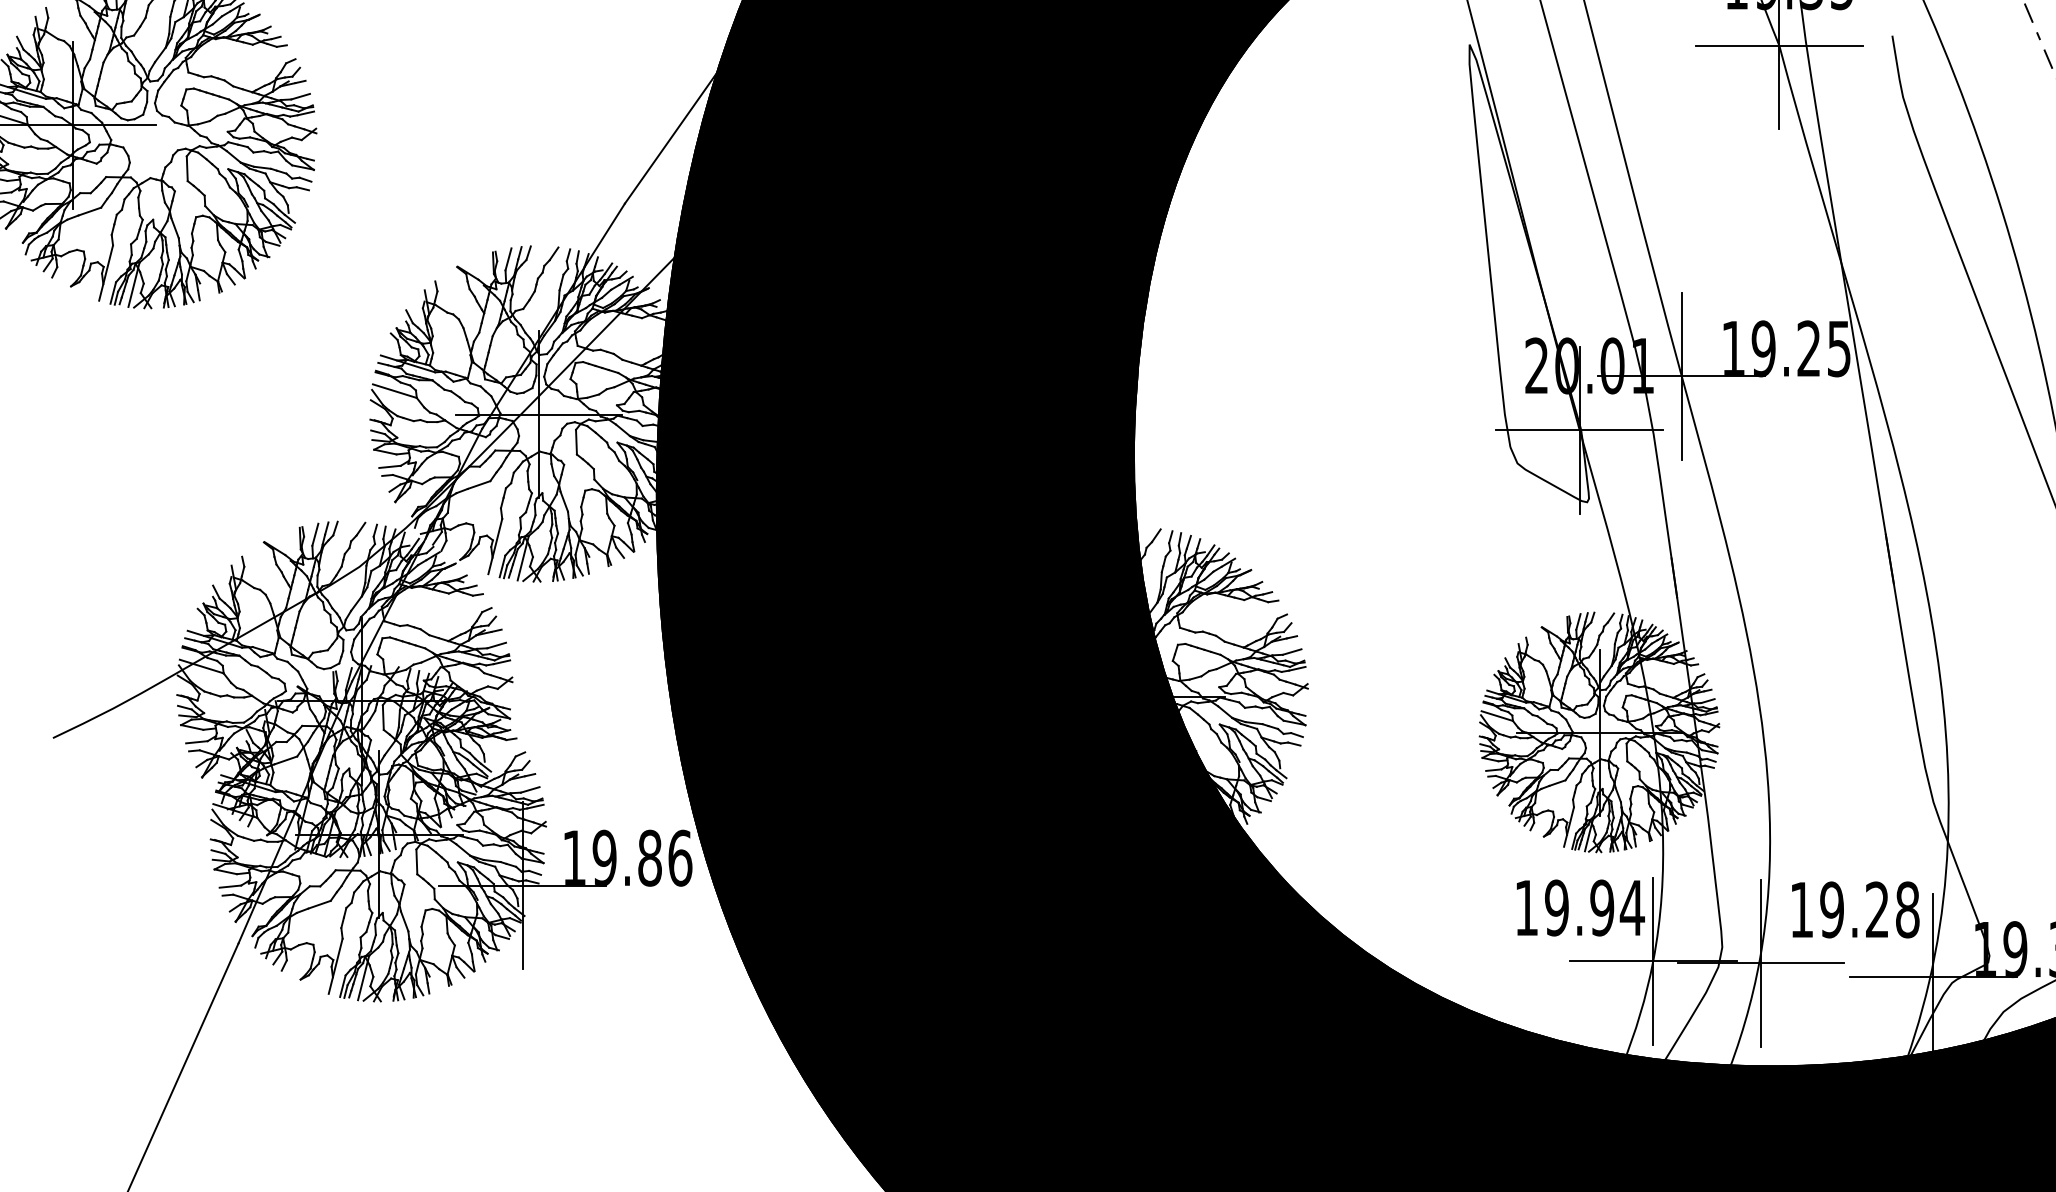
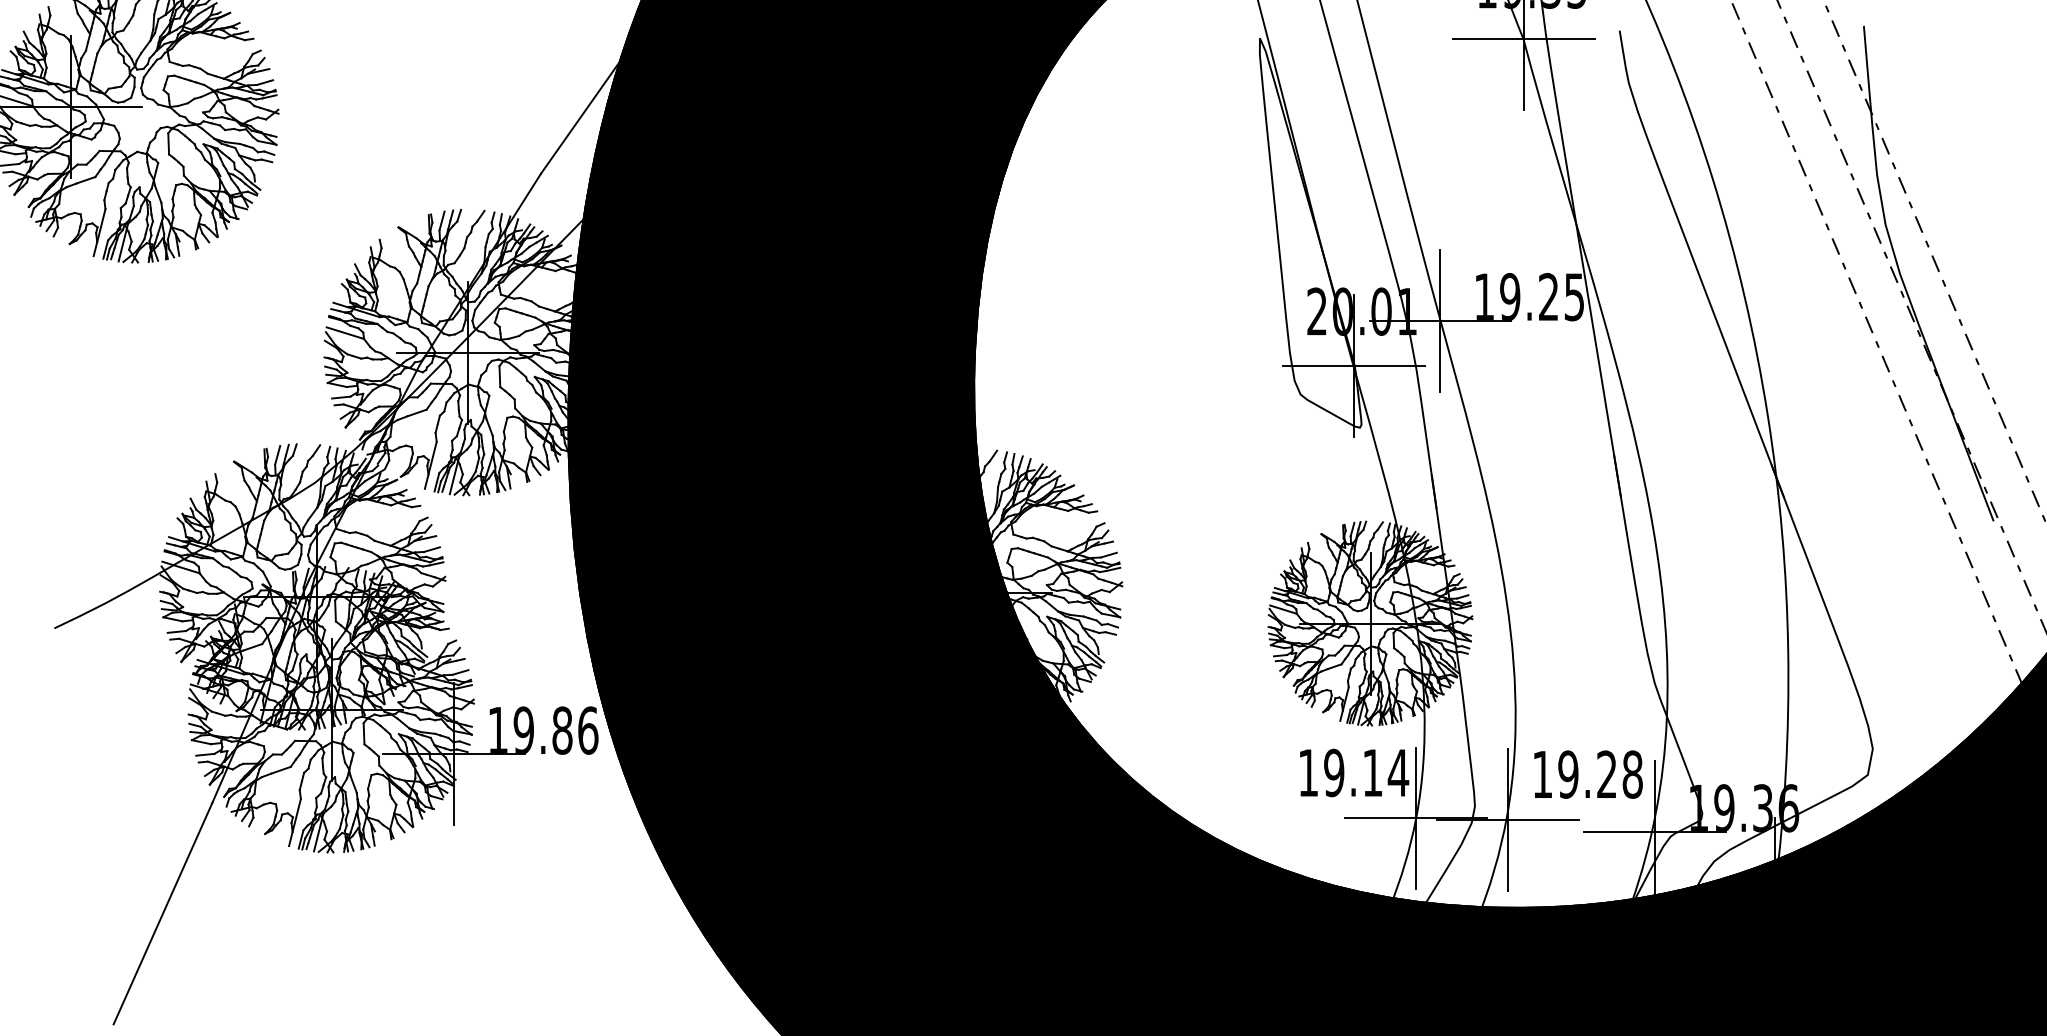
text: (1601, 907) -> (1372, 772), 19.94 -> 19.14

